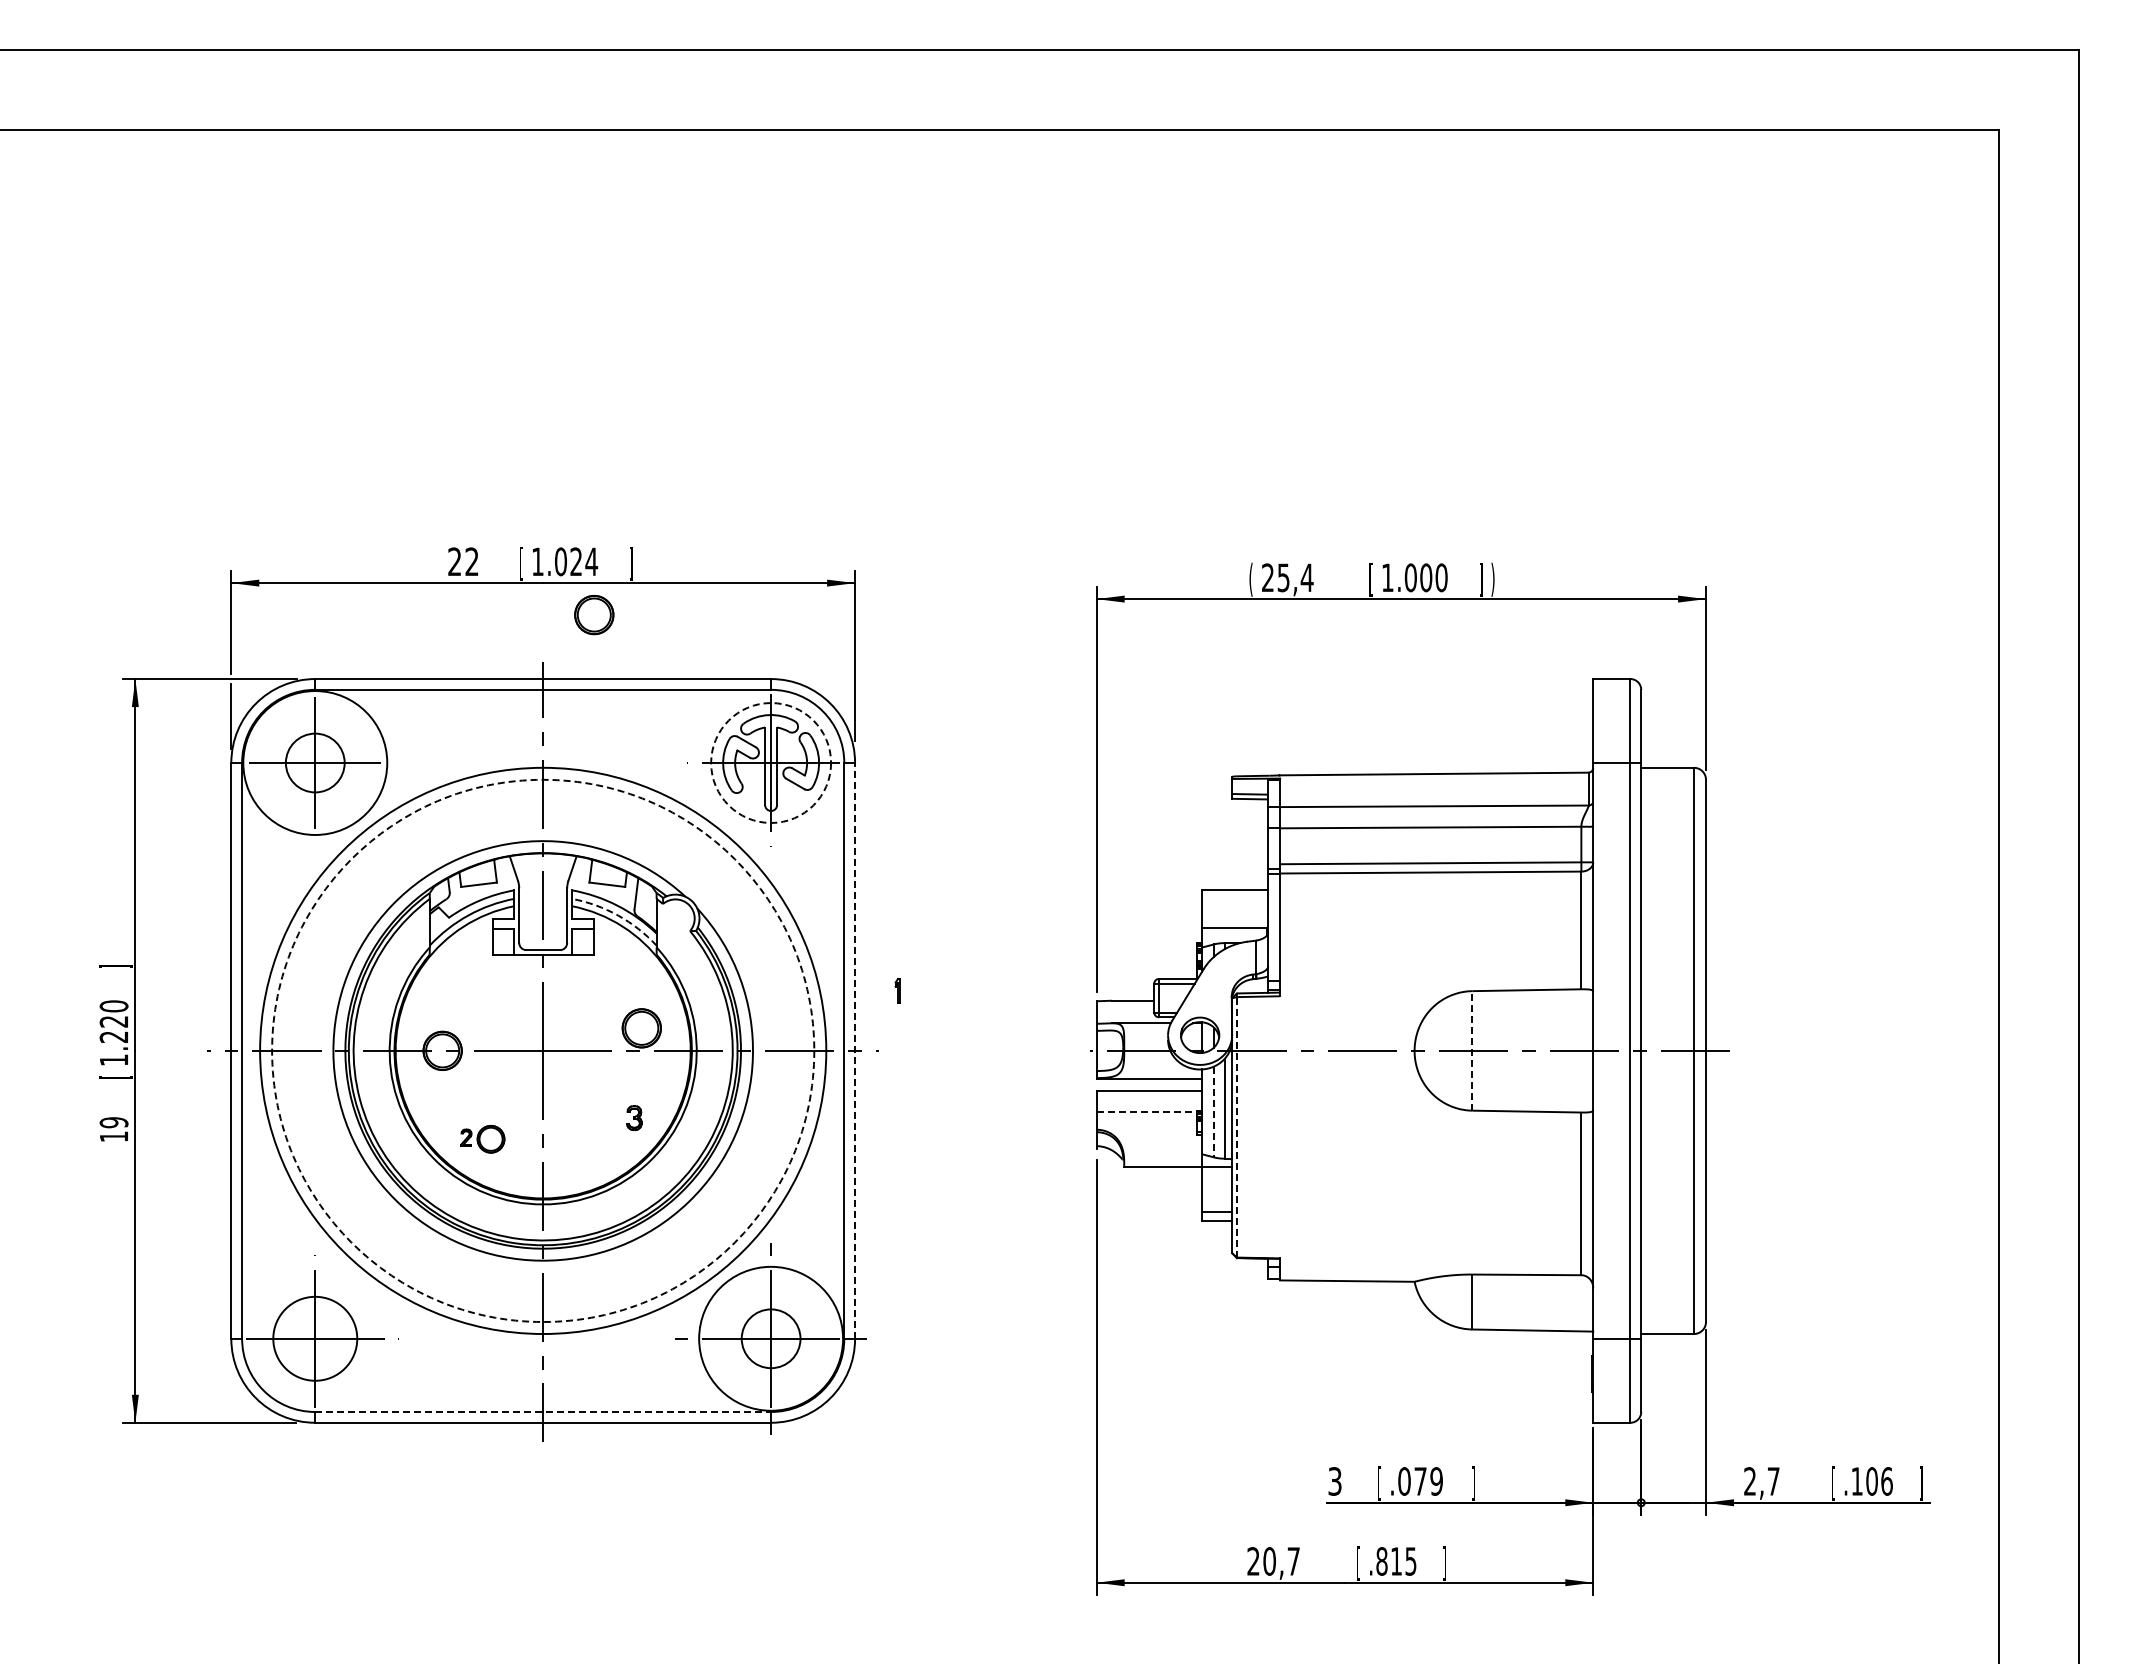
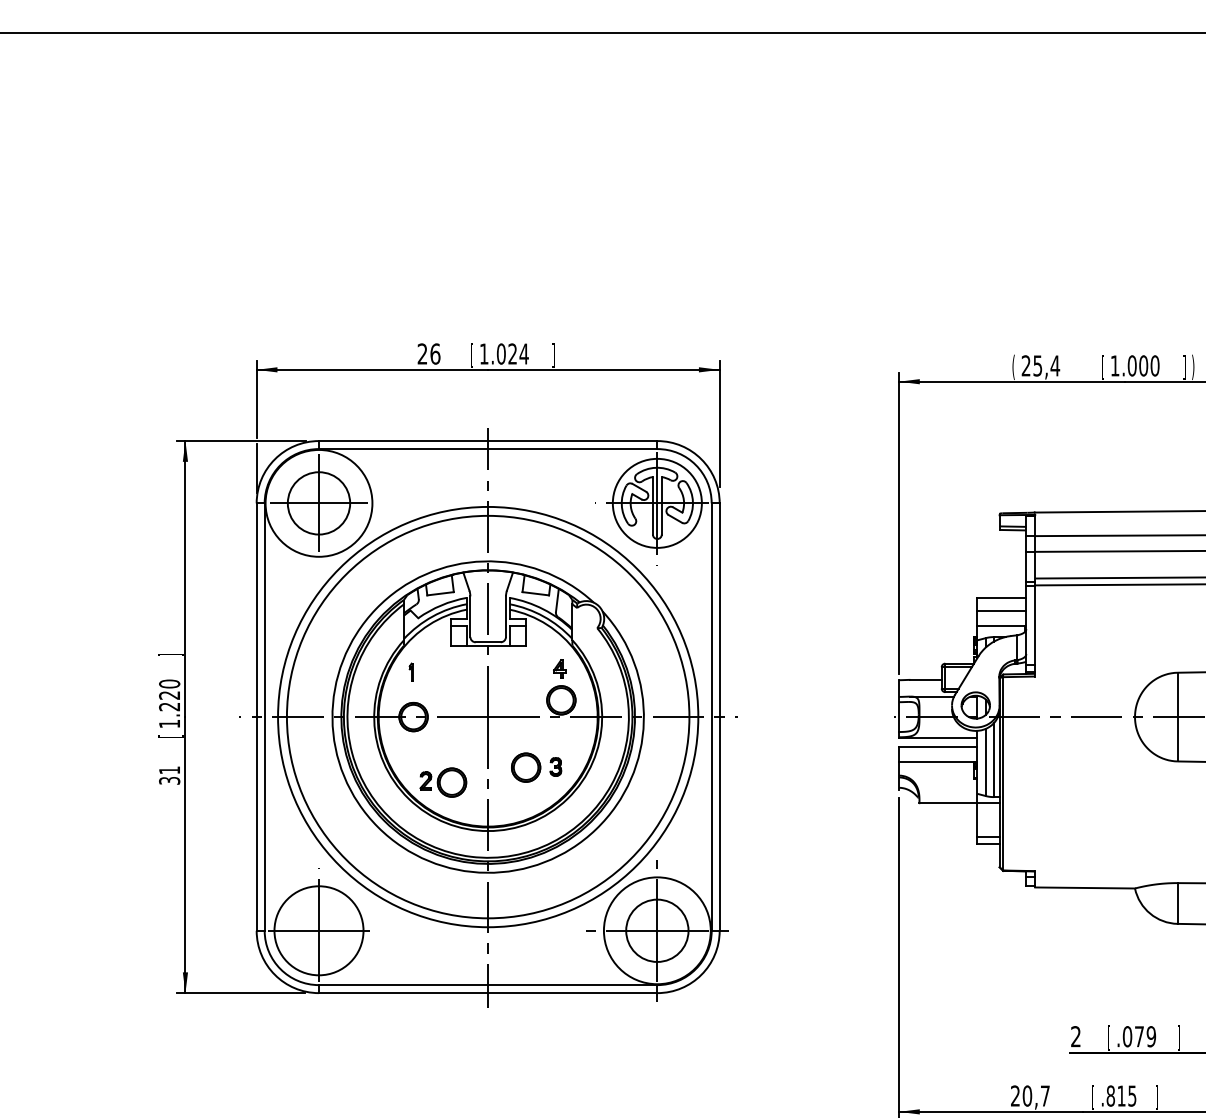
text: (472, 561) -> (435, 353), 22 -> 26
part: (594, 615) -> (526, 768), moved
circle: (315, 763) -> (319, 503), size x1.43
circle: (771, 763) -> (657, 503), dashed -> solid
line: (1235, 907) -> (1002, 610), added
arc: (618, 915) -> (544, 616), dashed -> solid
part: (639, 985) -> (559, 668), added
part: (897, 990) -> (411, 672), moved
circle: (543, 1050) -> (488, 716), dashed -> solid
line: (855, 1050) -> (720, 716), dashed -> solid
line: (1472, 1050) -> (1178, 716), dashed -> solid
line: (1147, 1111) -> (936, 762), dashed -> solid
line: (1213, 1112) -> (985, 762), dashed -> solid
line: (1236, 1126) -> (1002, 773), dashed -> solid
text: (113, 1129) -> (169, 775), 19 -> 31
part: (482, 1139) -> (443, 782), size x1.43
circle: (315, 1338) -> (319, 930), size x1.43
circle: (771, 1338) -> (657, 930), size x1.43
line: (543, 1411) -> (488, 984), dashed -> solid
text: (1334, 1481) -> (1075, 1036), 3 -> 2

